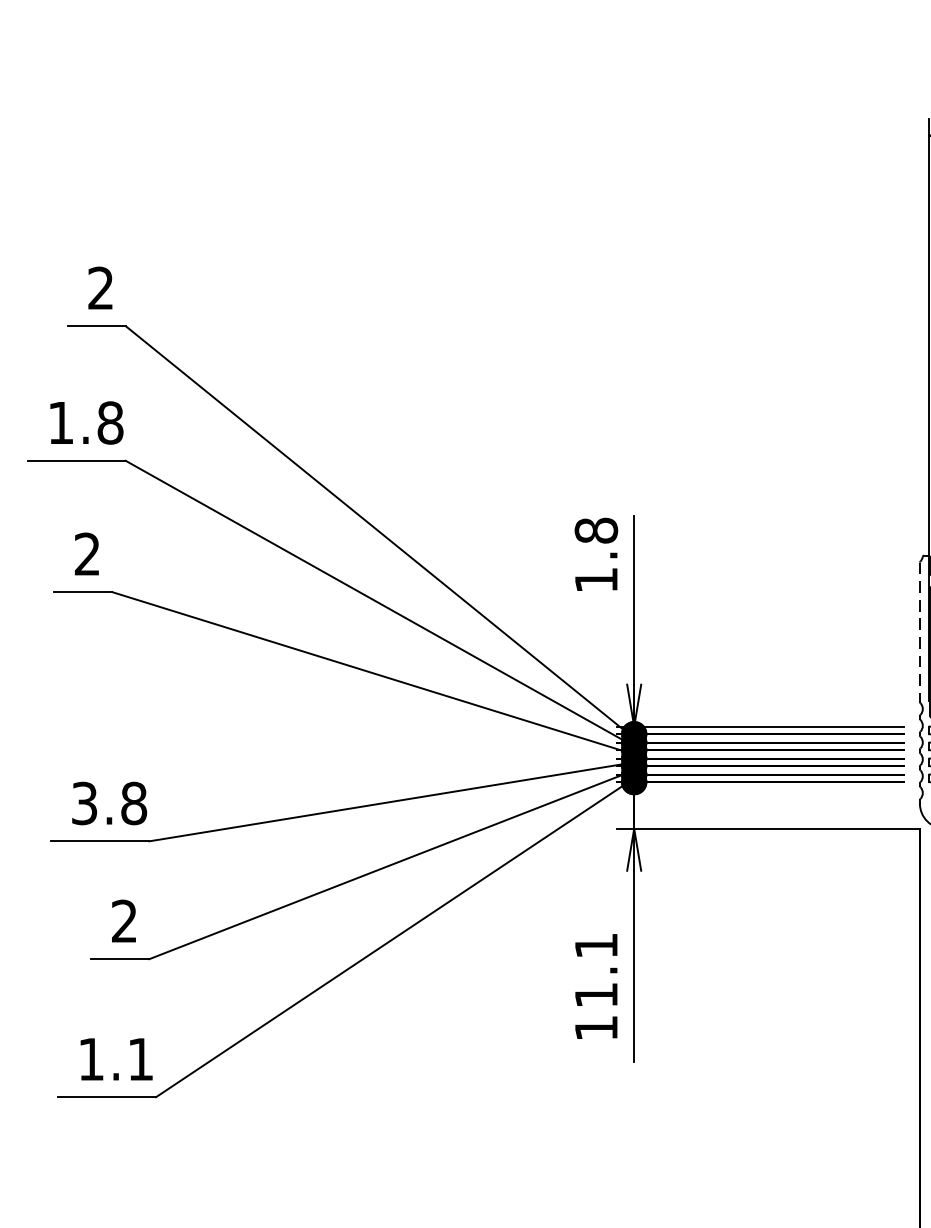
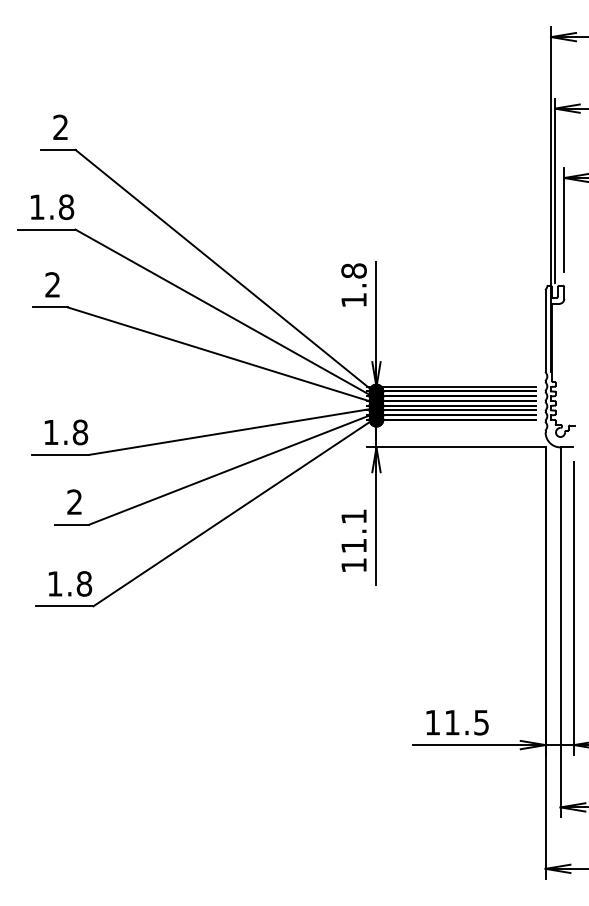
line: (919, 632) -> (545, 331), dashed -> solid
text: (83, 803) -> (50, 432), 3.8 -> 1.8
text: (140, 1058) -> (84, 583), 1.1 -> 1.8

